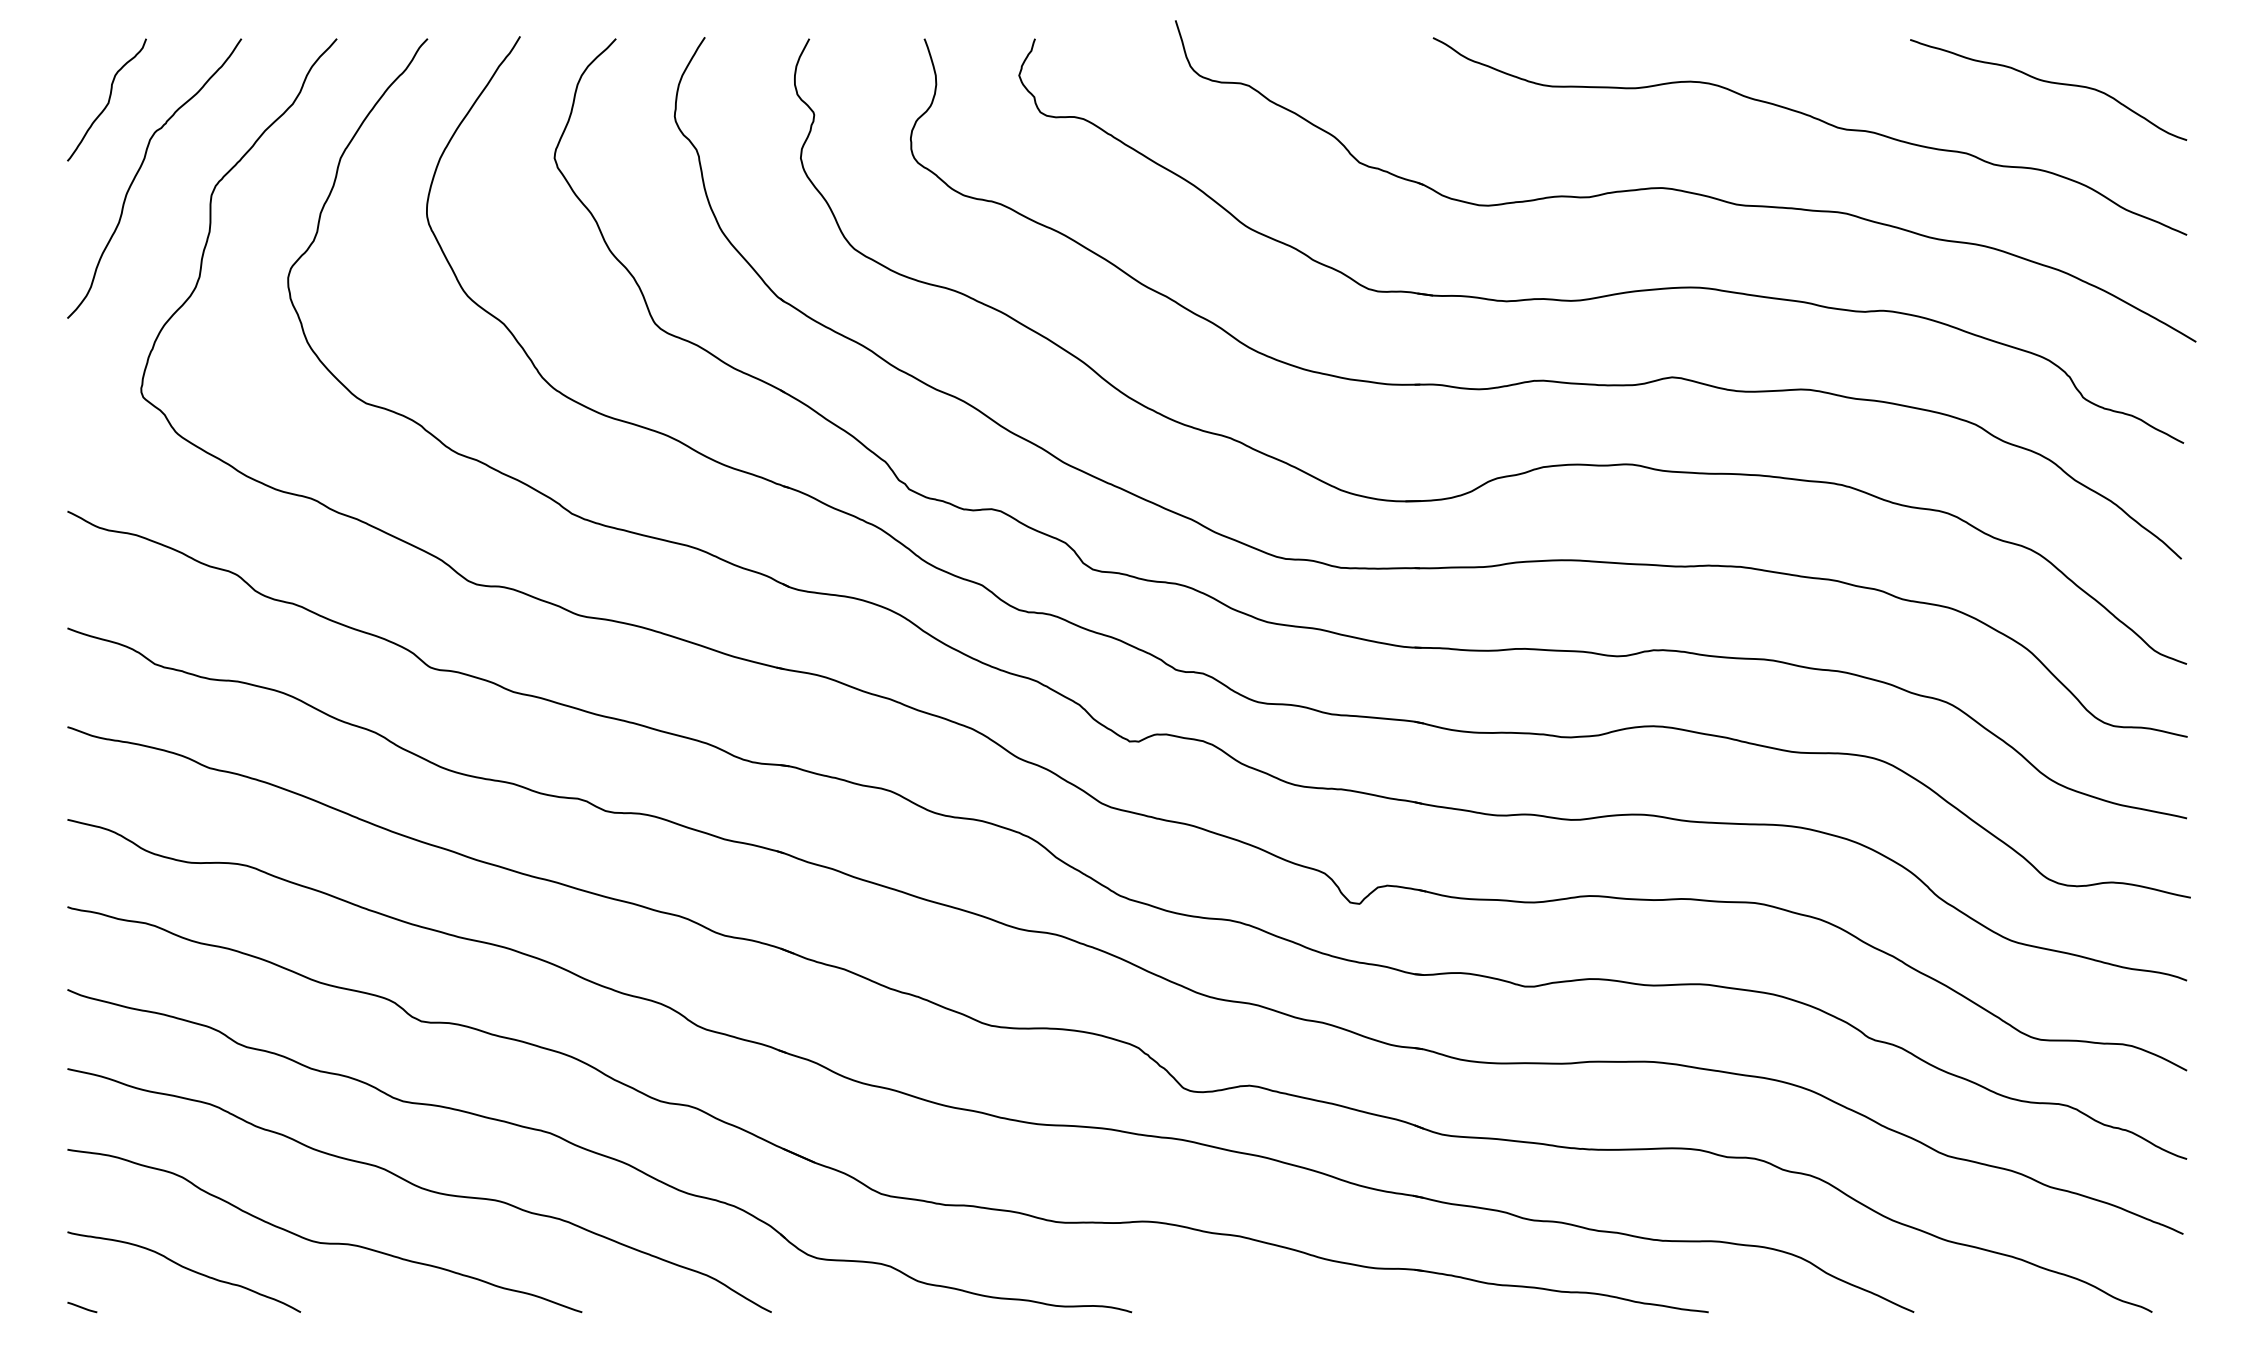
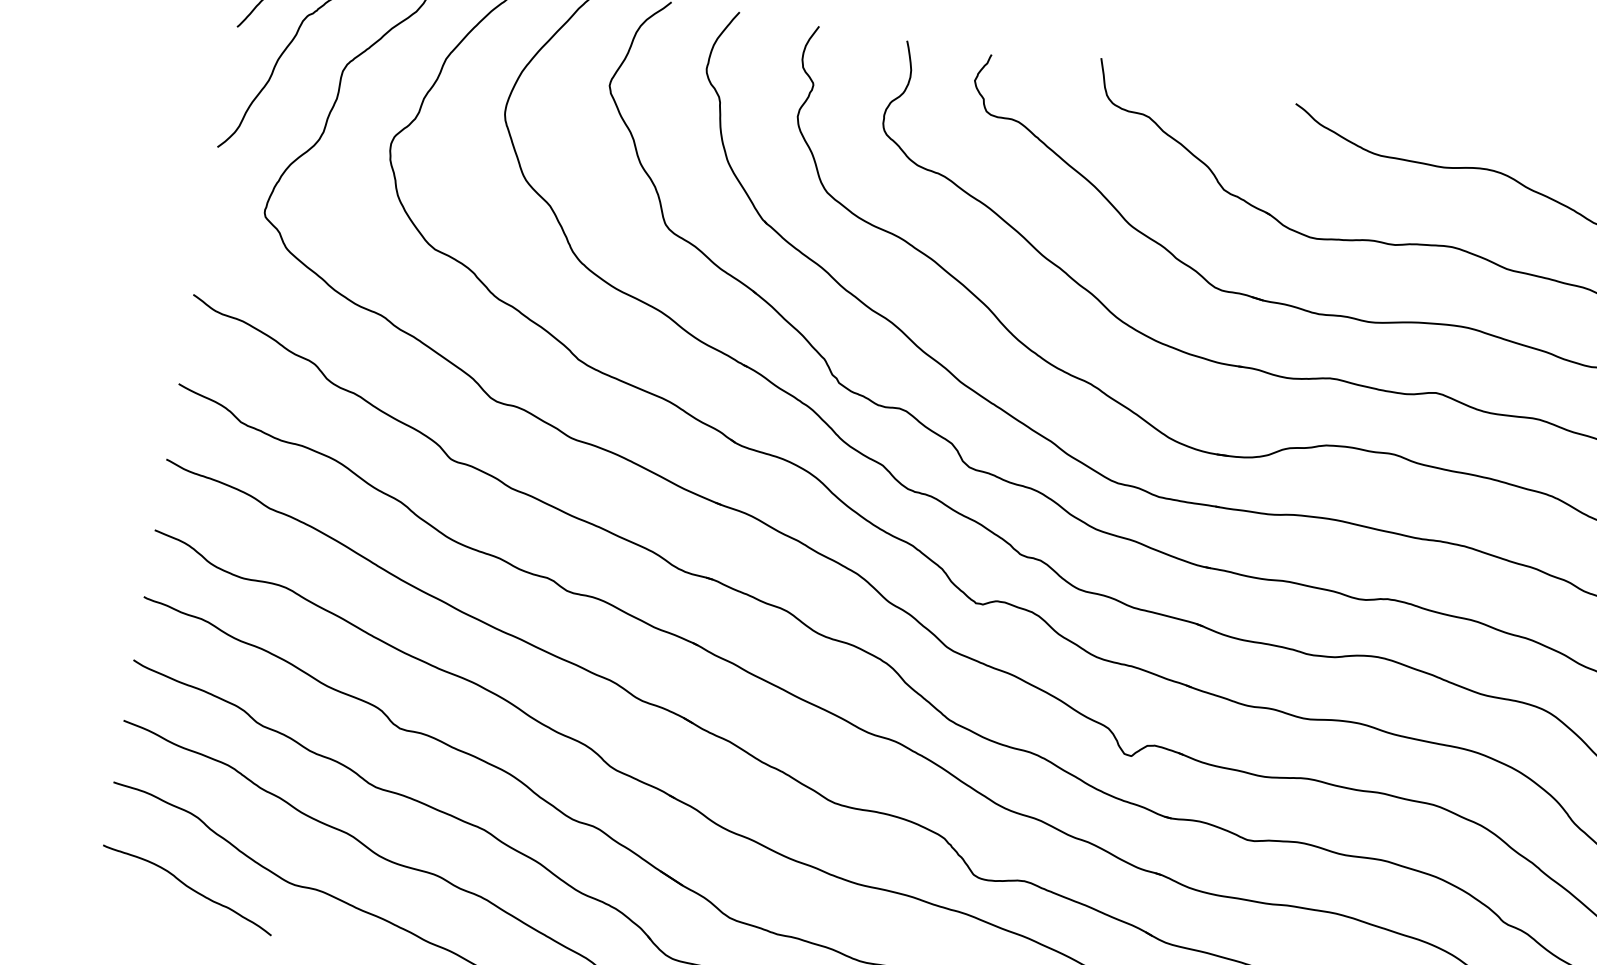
line: (82, 1307) -> (105, 904), removed

